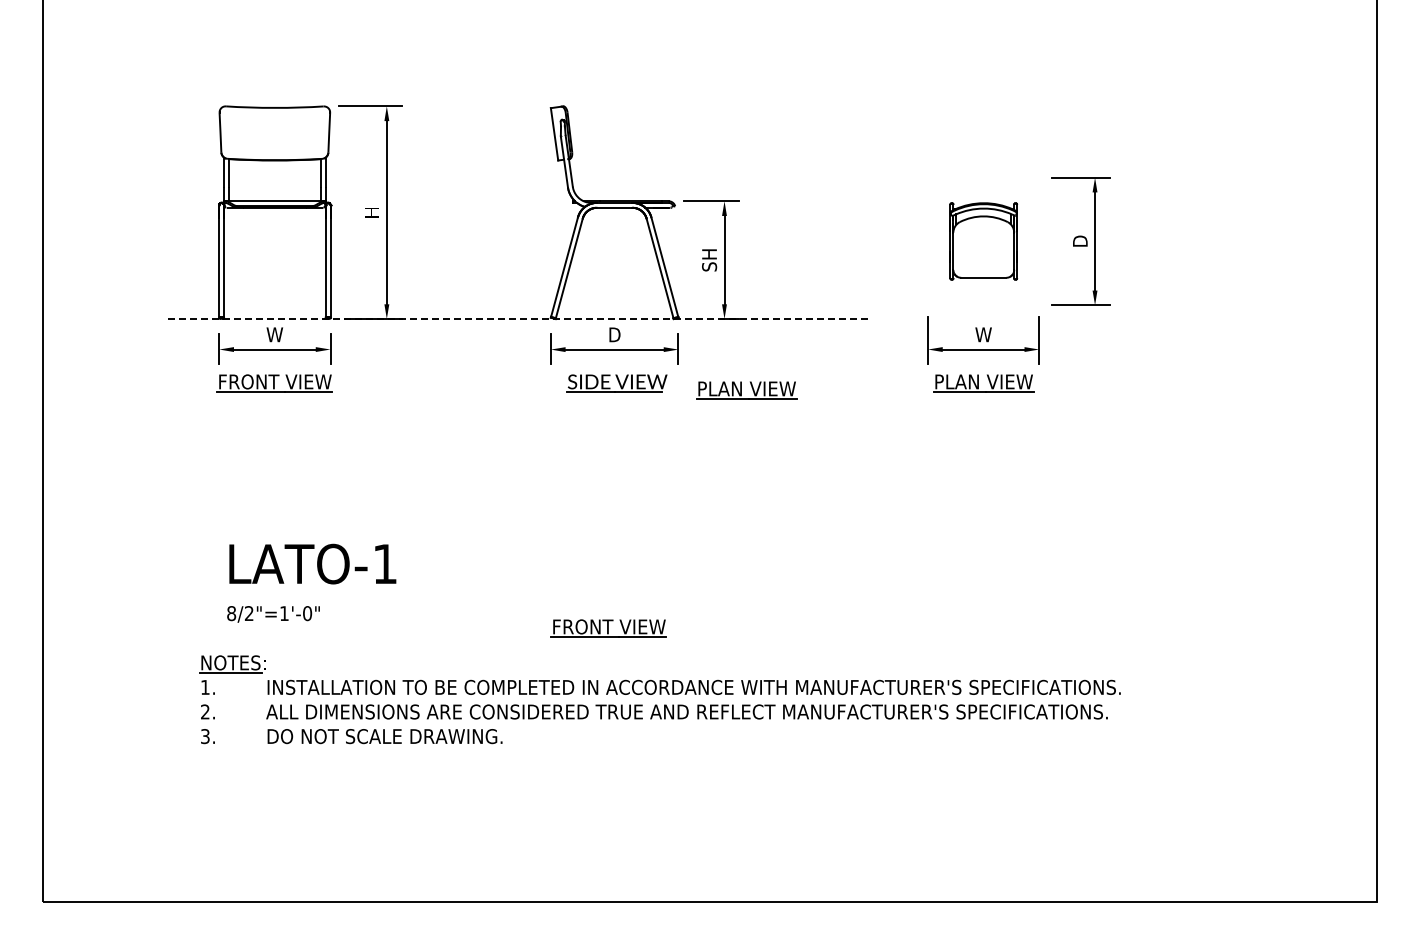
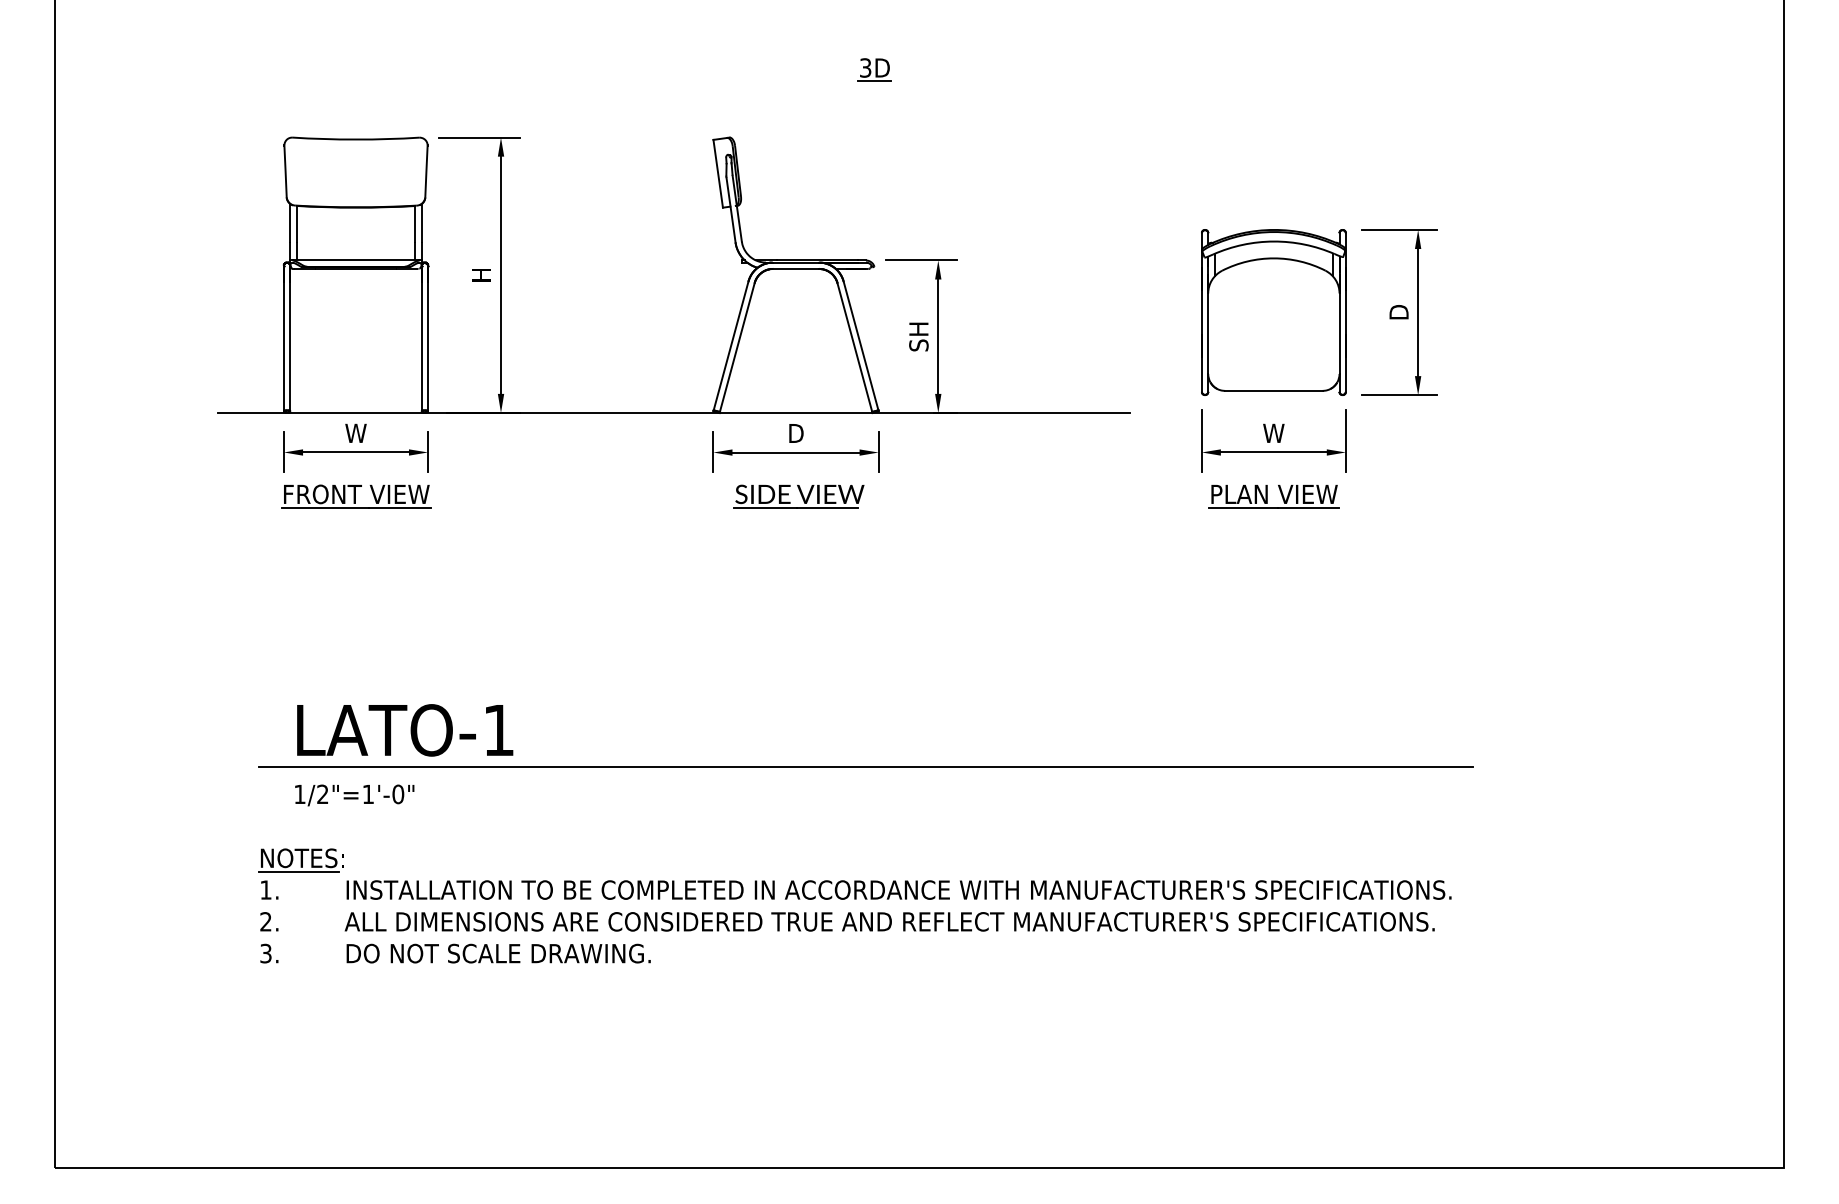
part: (675, 54) -> (874, 70), added
part: (983, 241) -> (1273, 312), size x1.67
line: (520, 319) -> (674, 413), dashed -> solid
part: (746, 390) -> (966, 505), removed
line: (668, 592) -> (865, 767), added
text: (231, 613) -> (299, 794), 8/2"=1'-0" -> 1/2"=1'-0"
part: (608, 628) -> (788, 813), removed

